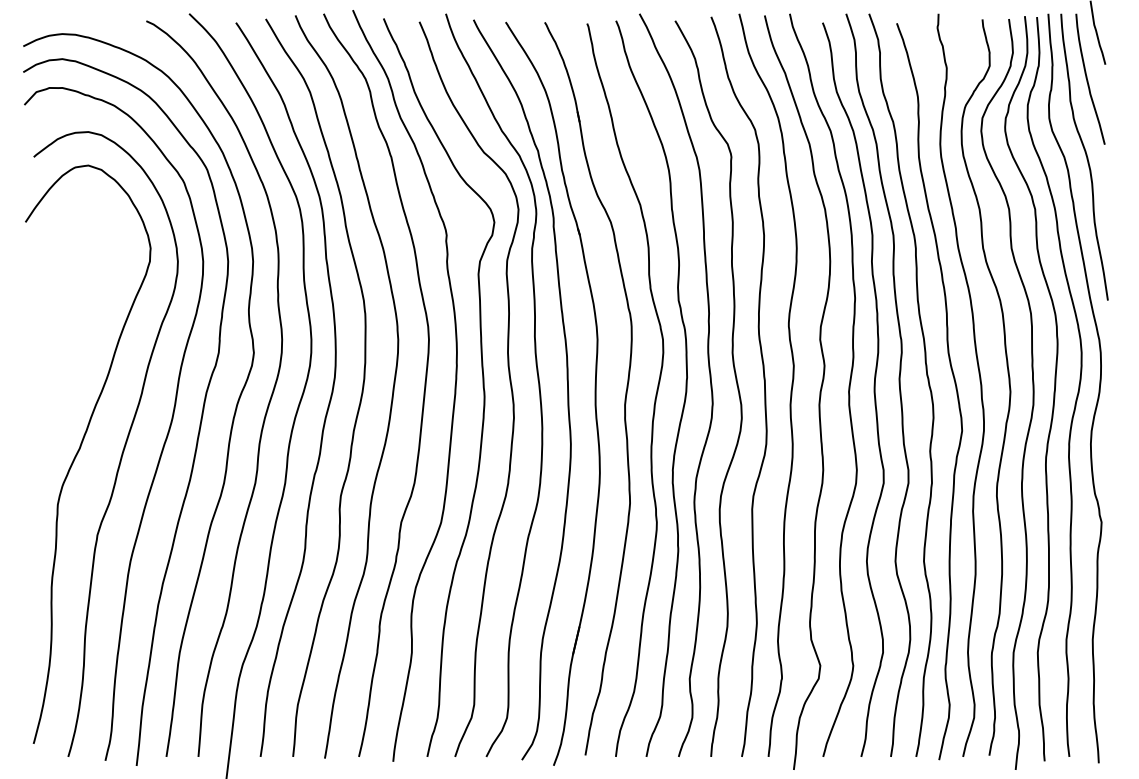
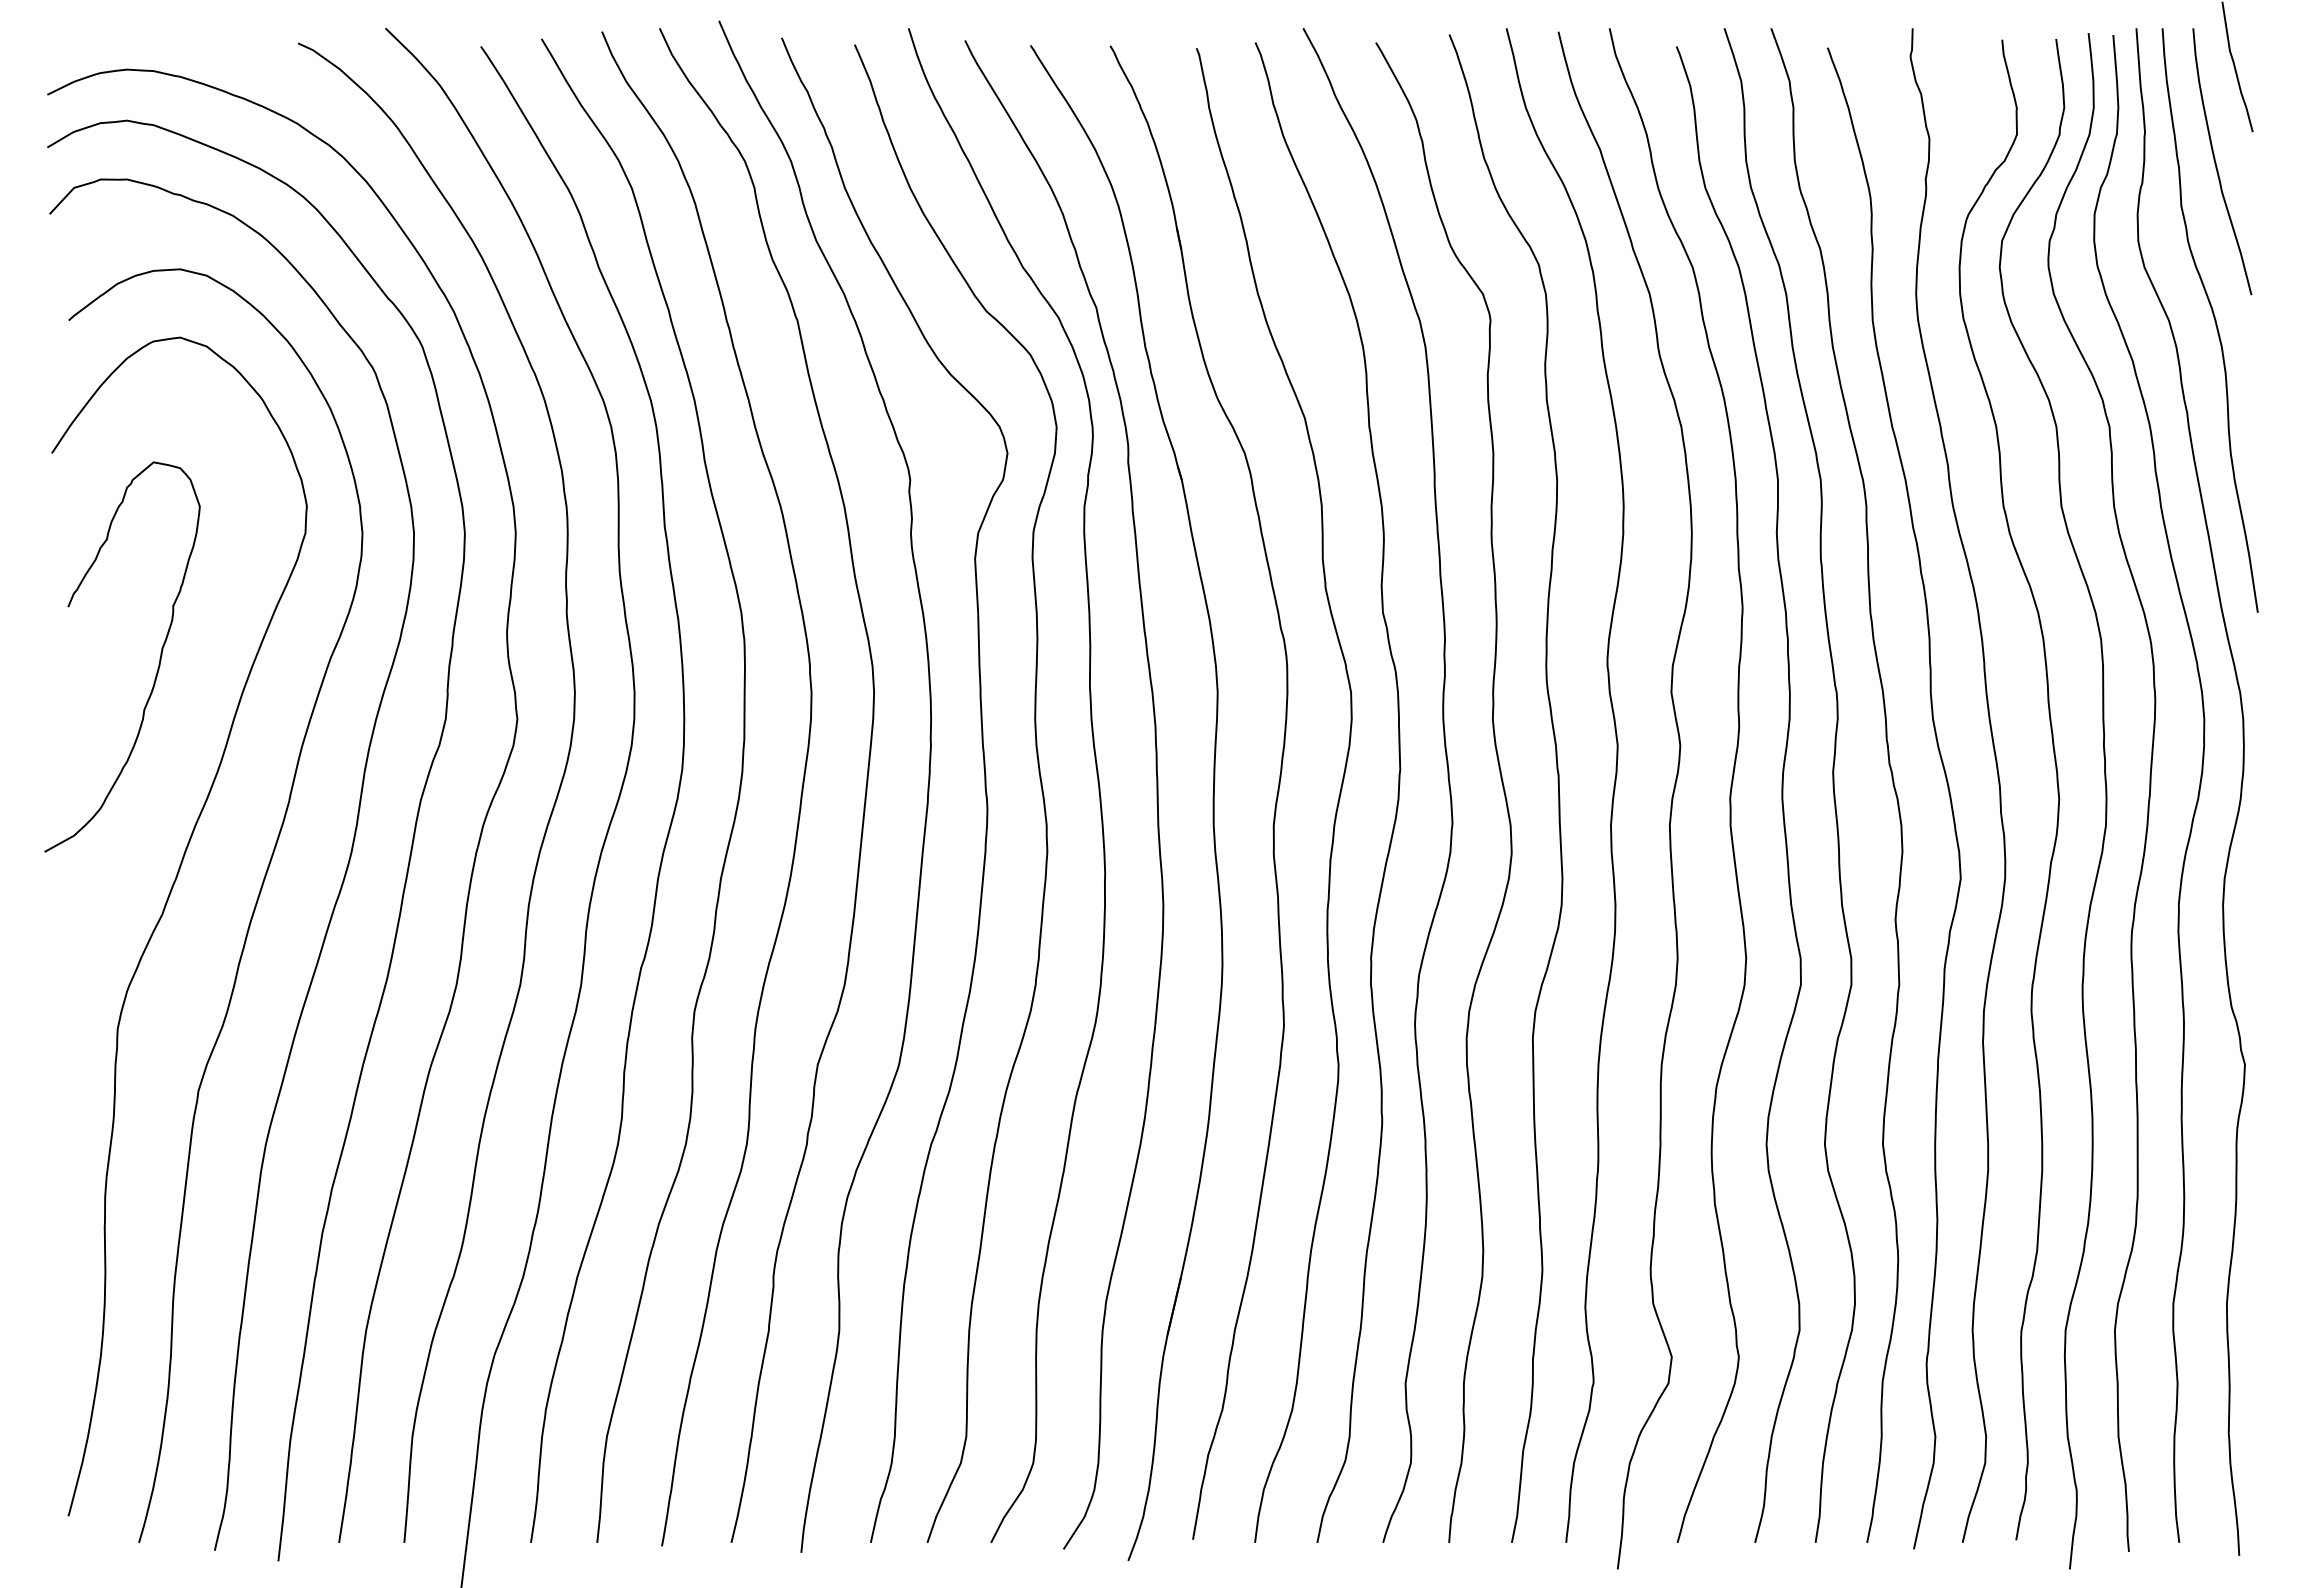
curve: (77, 323) -> (157, 659), added

